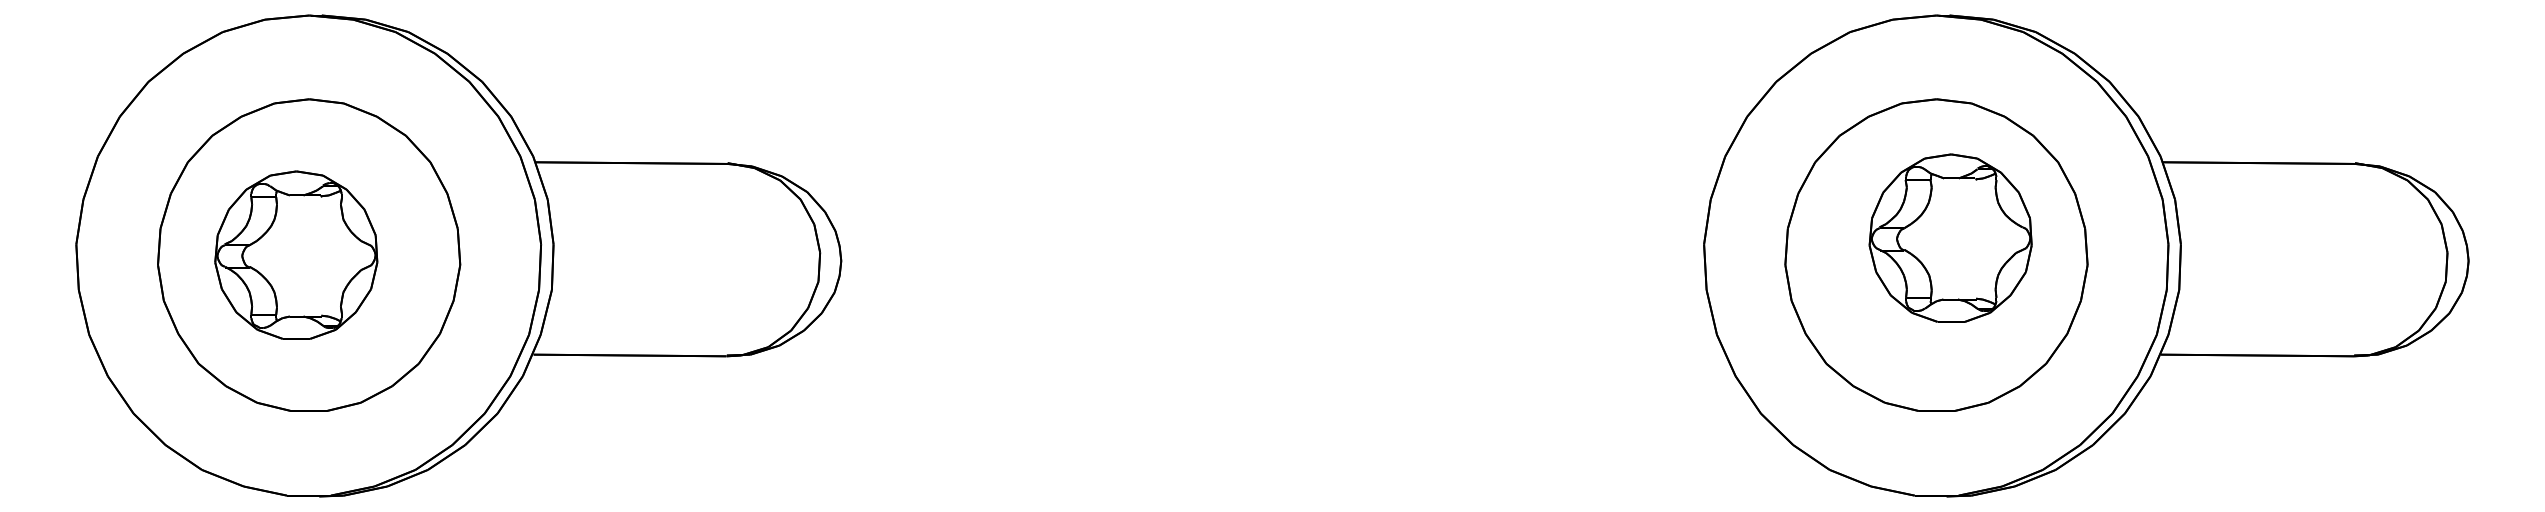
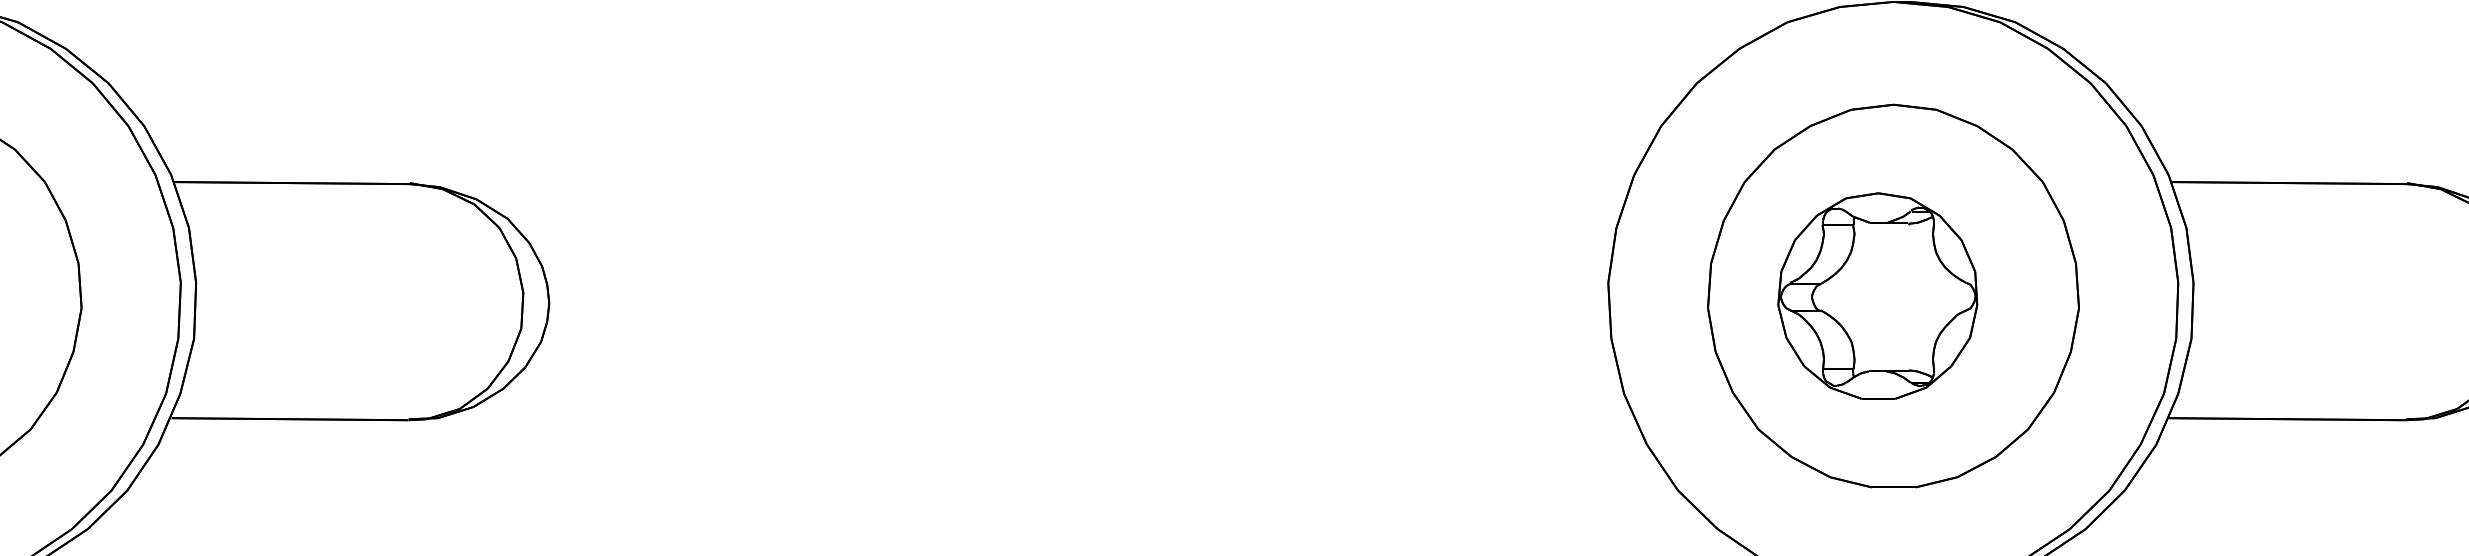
part: (1950, 237) -> (1877, 295), moved

